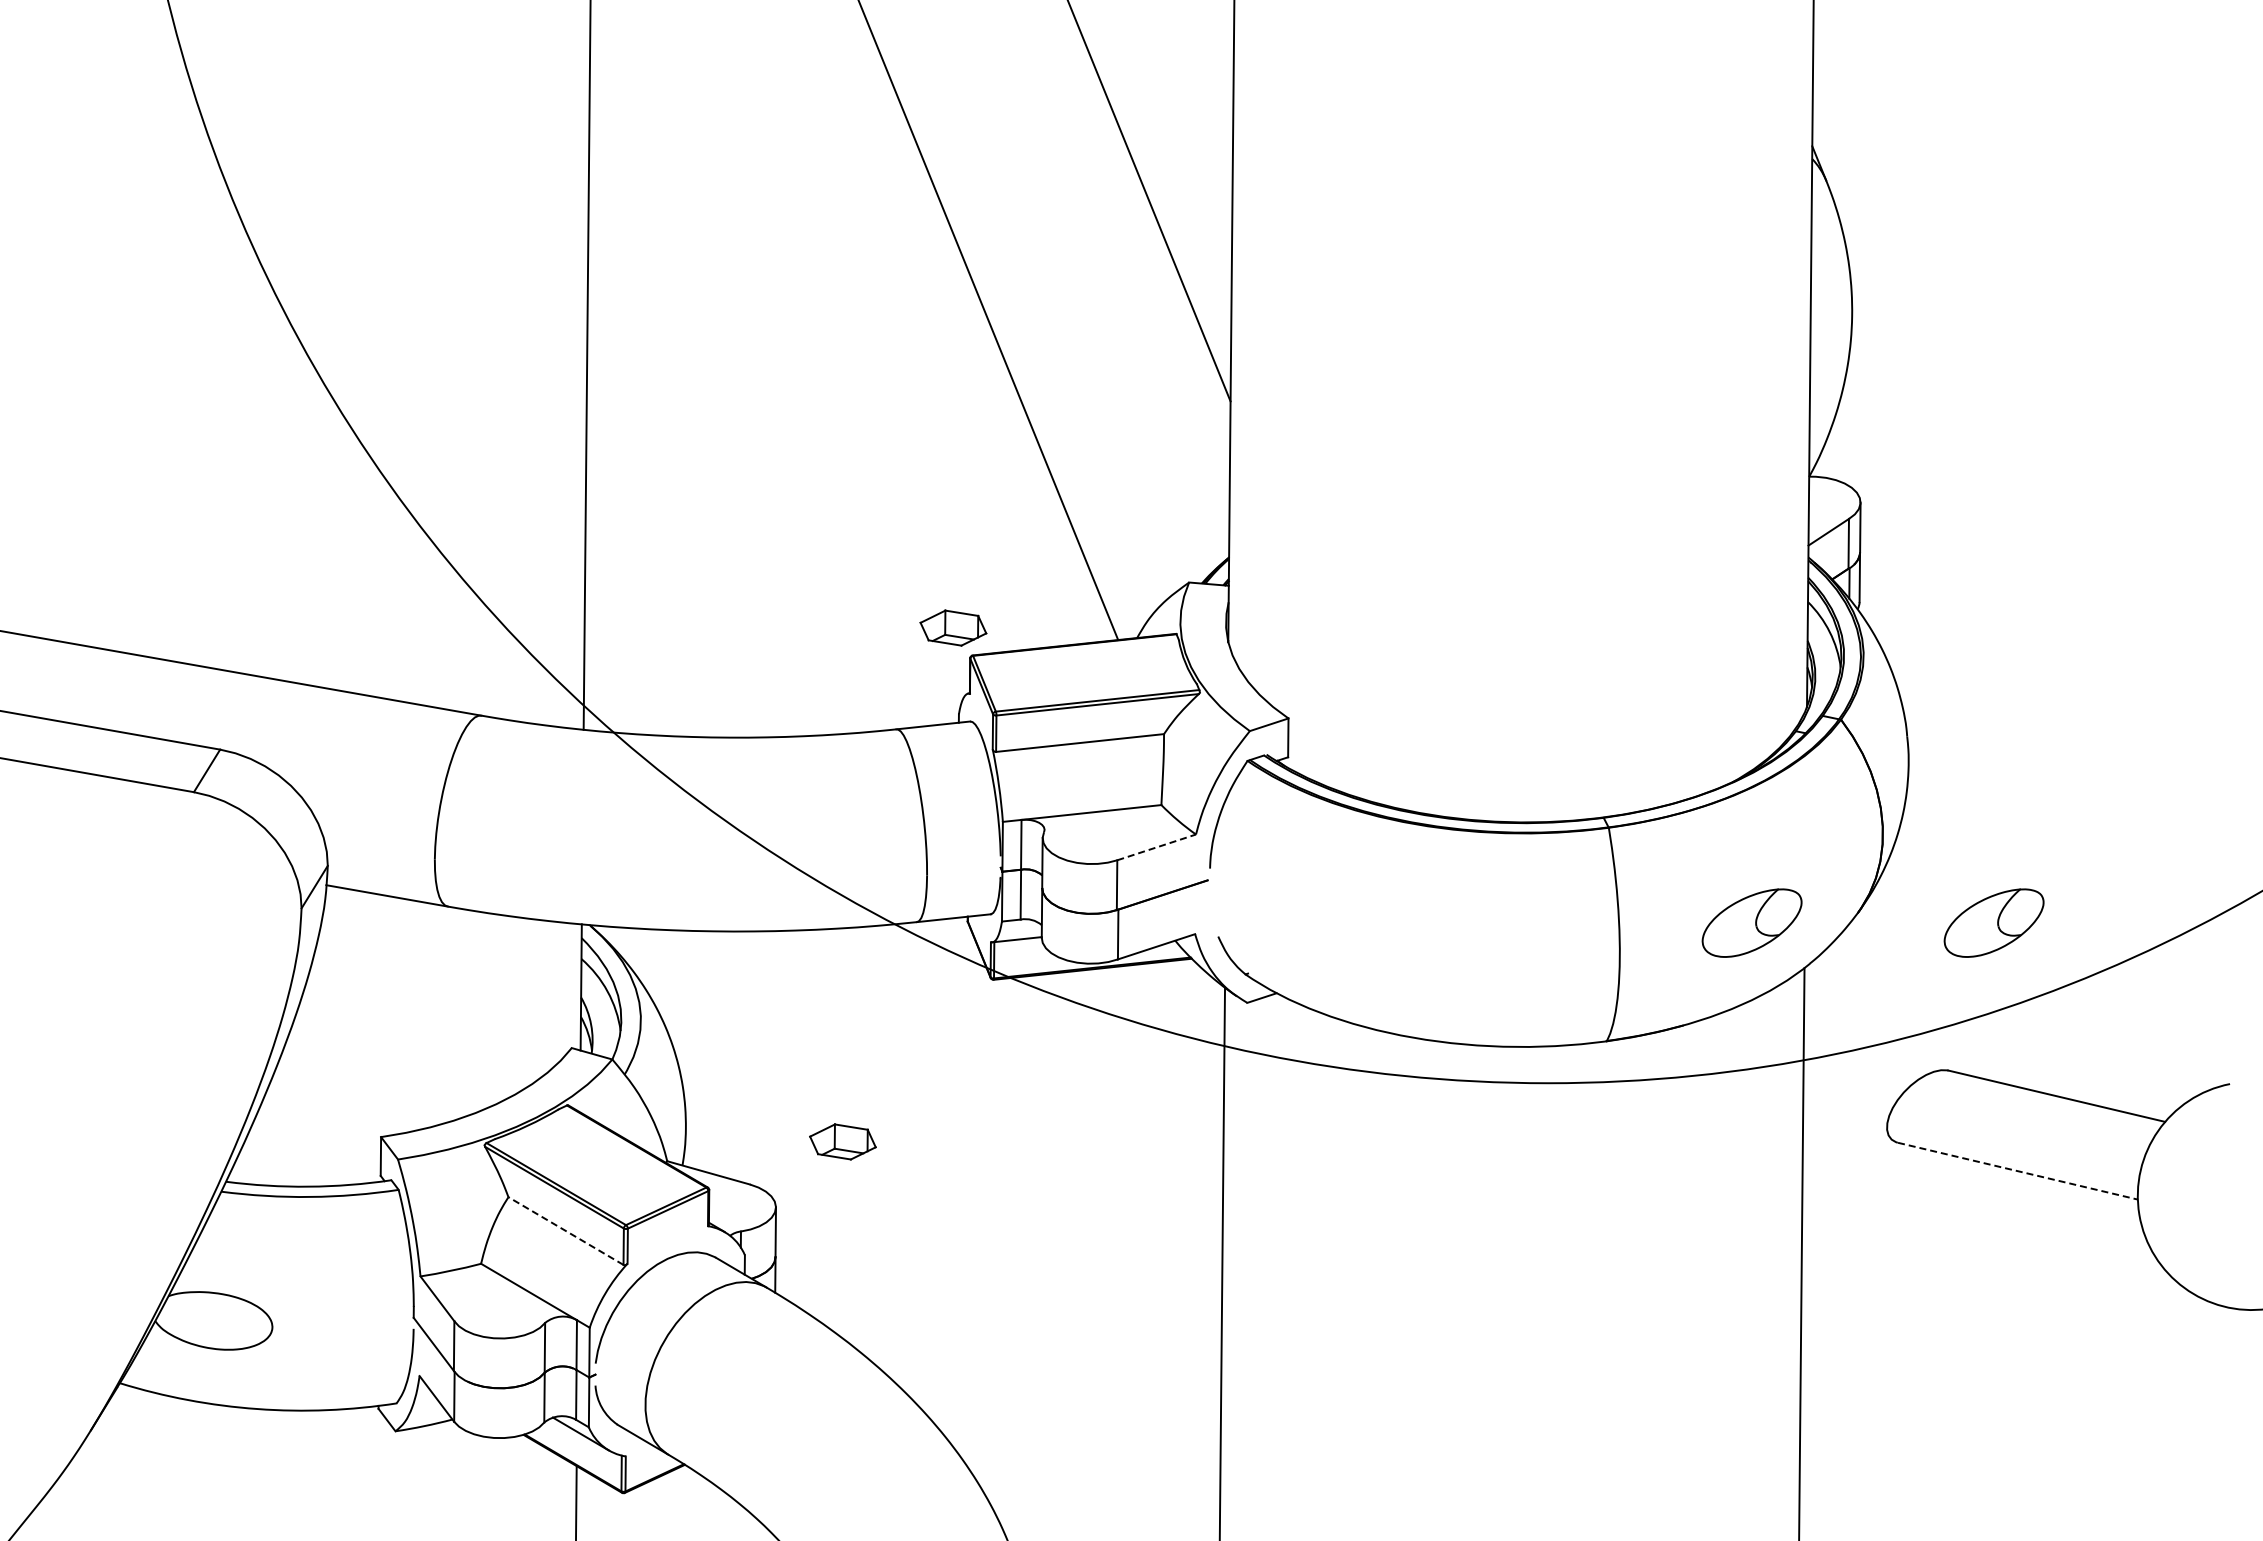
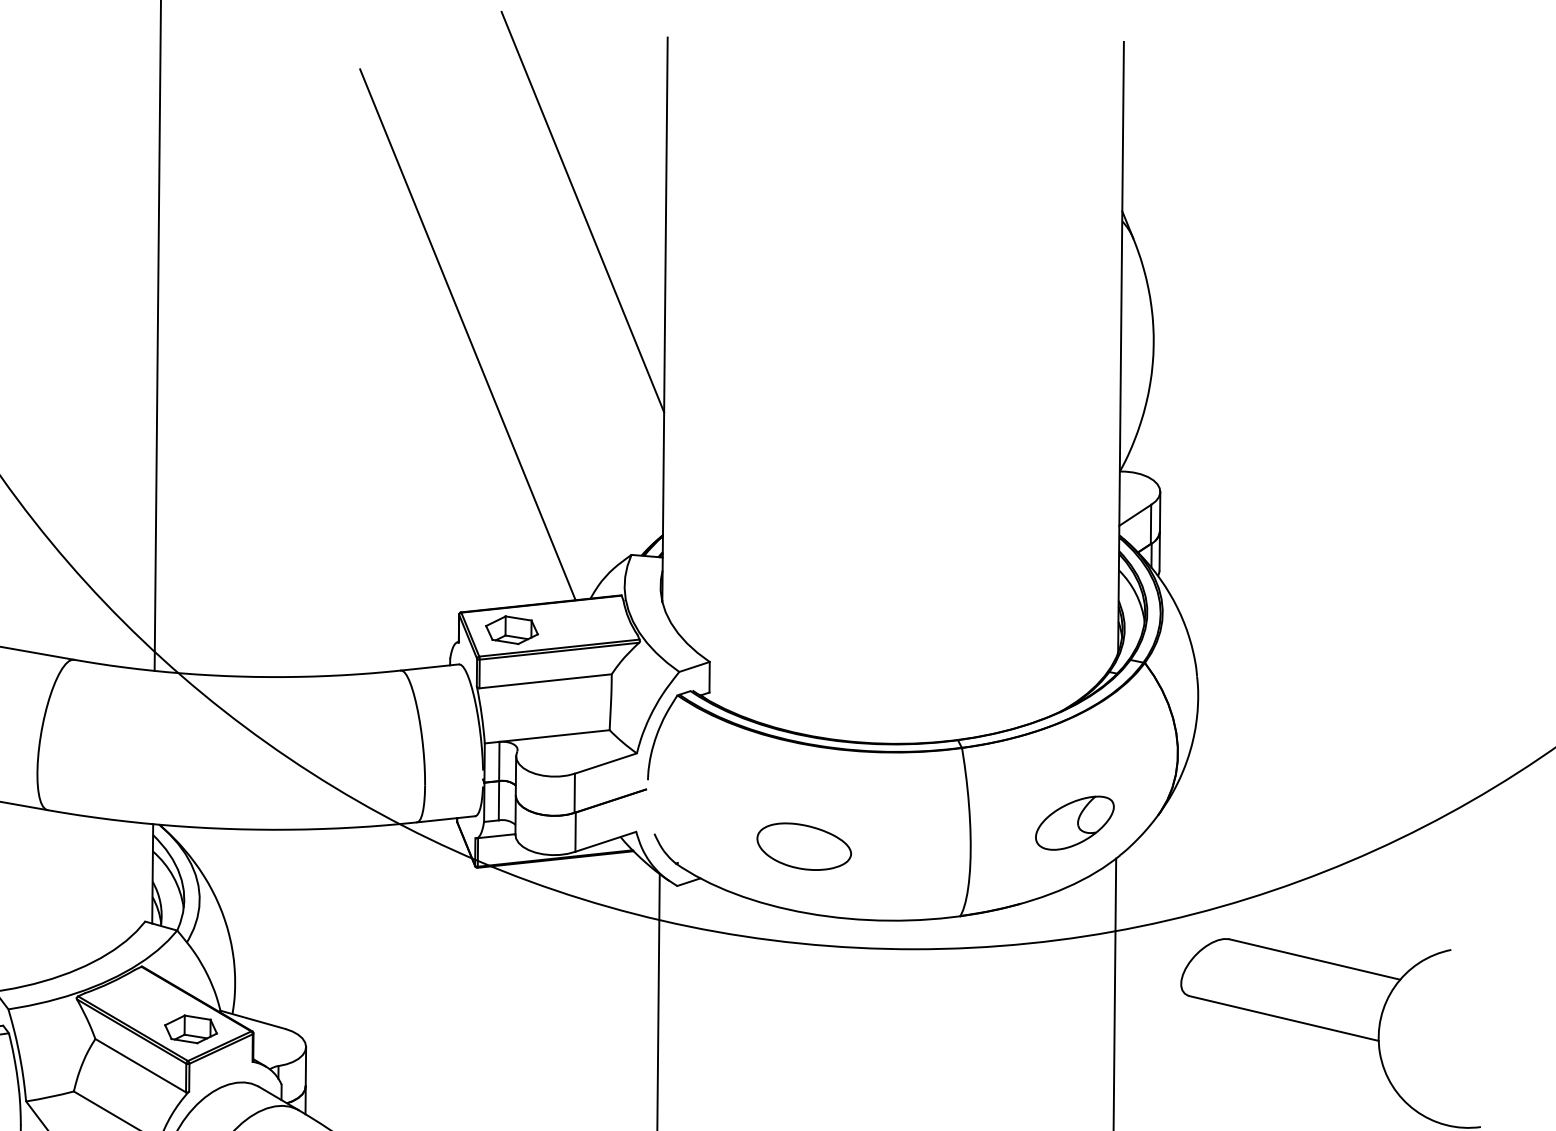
part: (953, 627) -> (512, 629), moved
line: (1157, 847) -> (606, 763), dashed -> solid
part: (1993, 922) -> (1265, 822), removed
part: (1408, 952) -> (804, 846), added
part: (842, 1141) -> (190, 1029), moved
line: (2018, 1171) -> (1284, 1018), dashed -> solid
line: (566, 1231) -> (141, 1066), dashed -> solid

